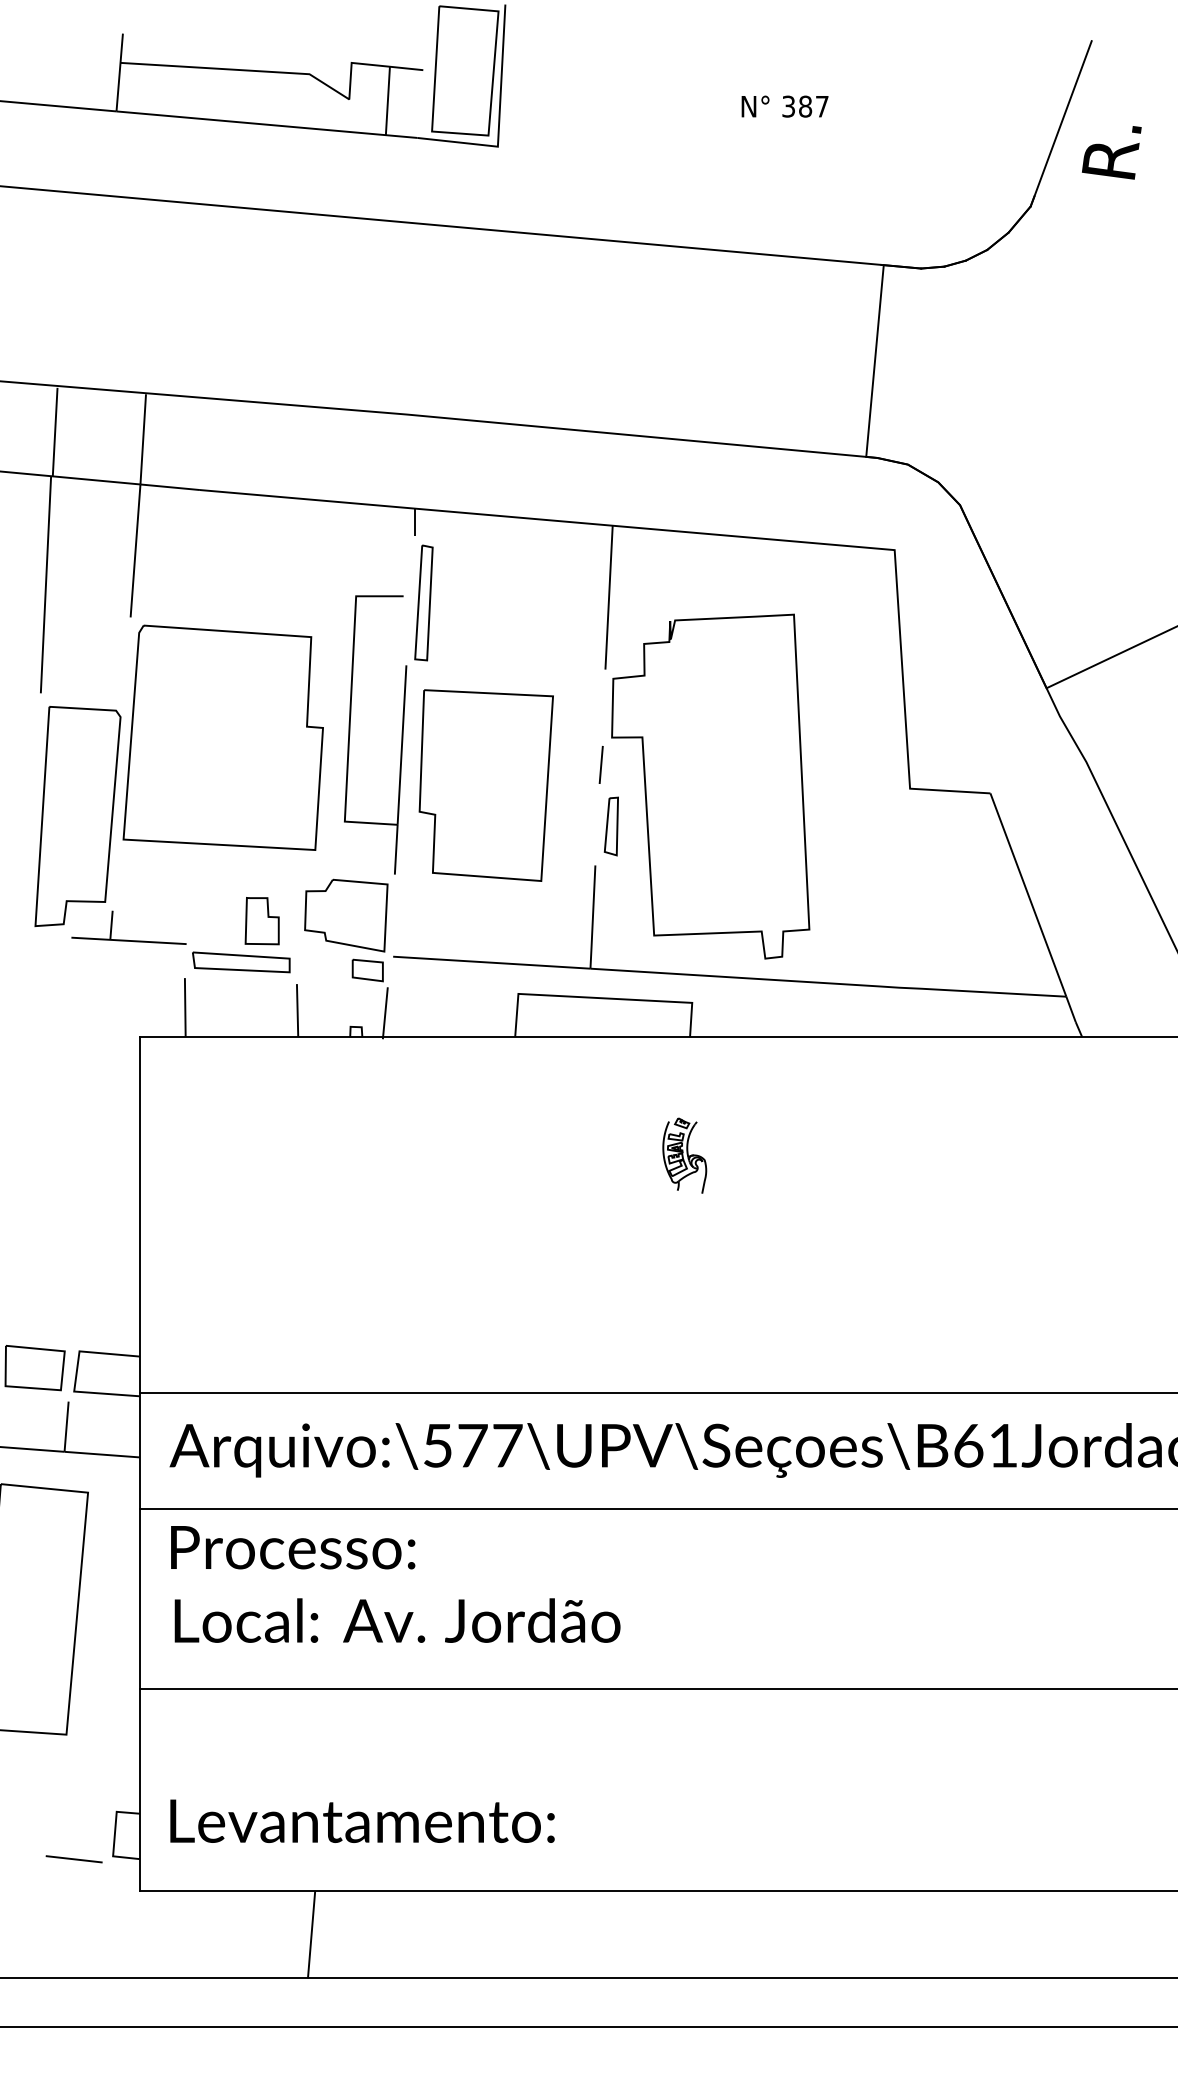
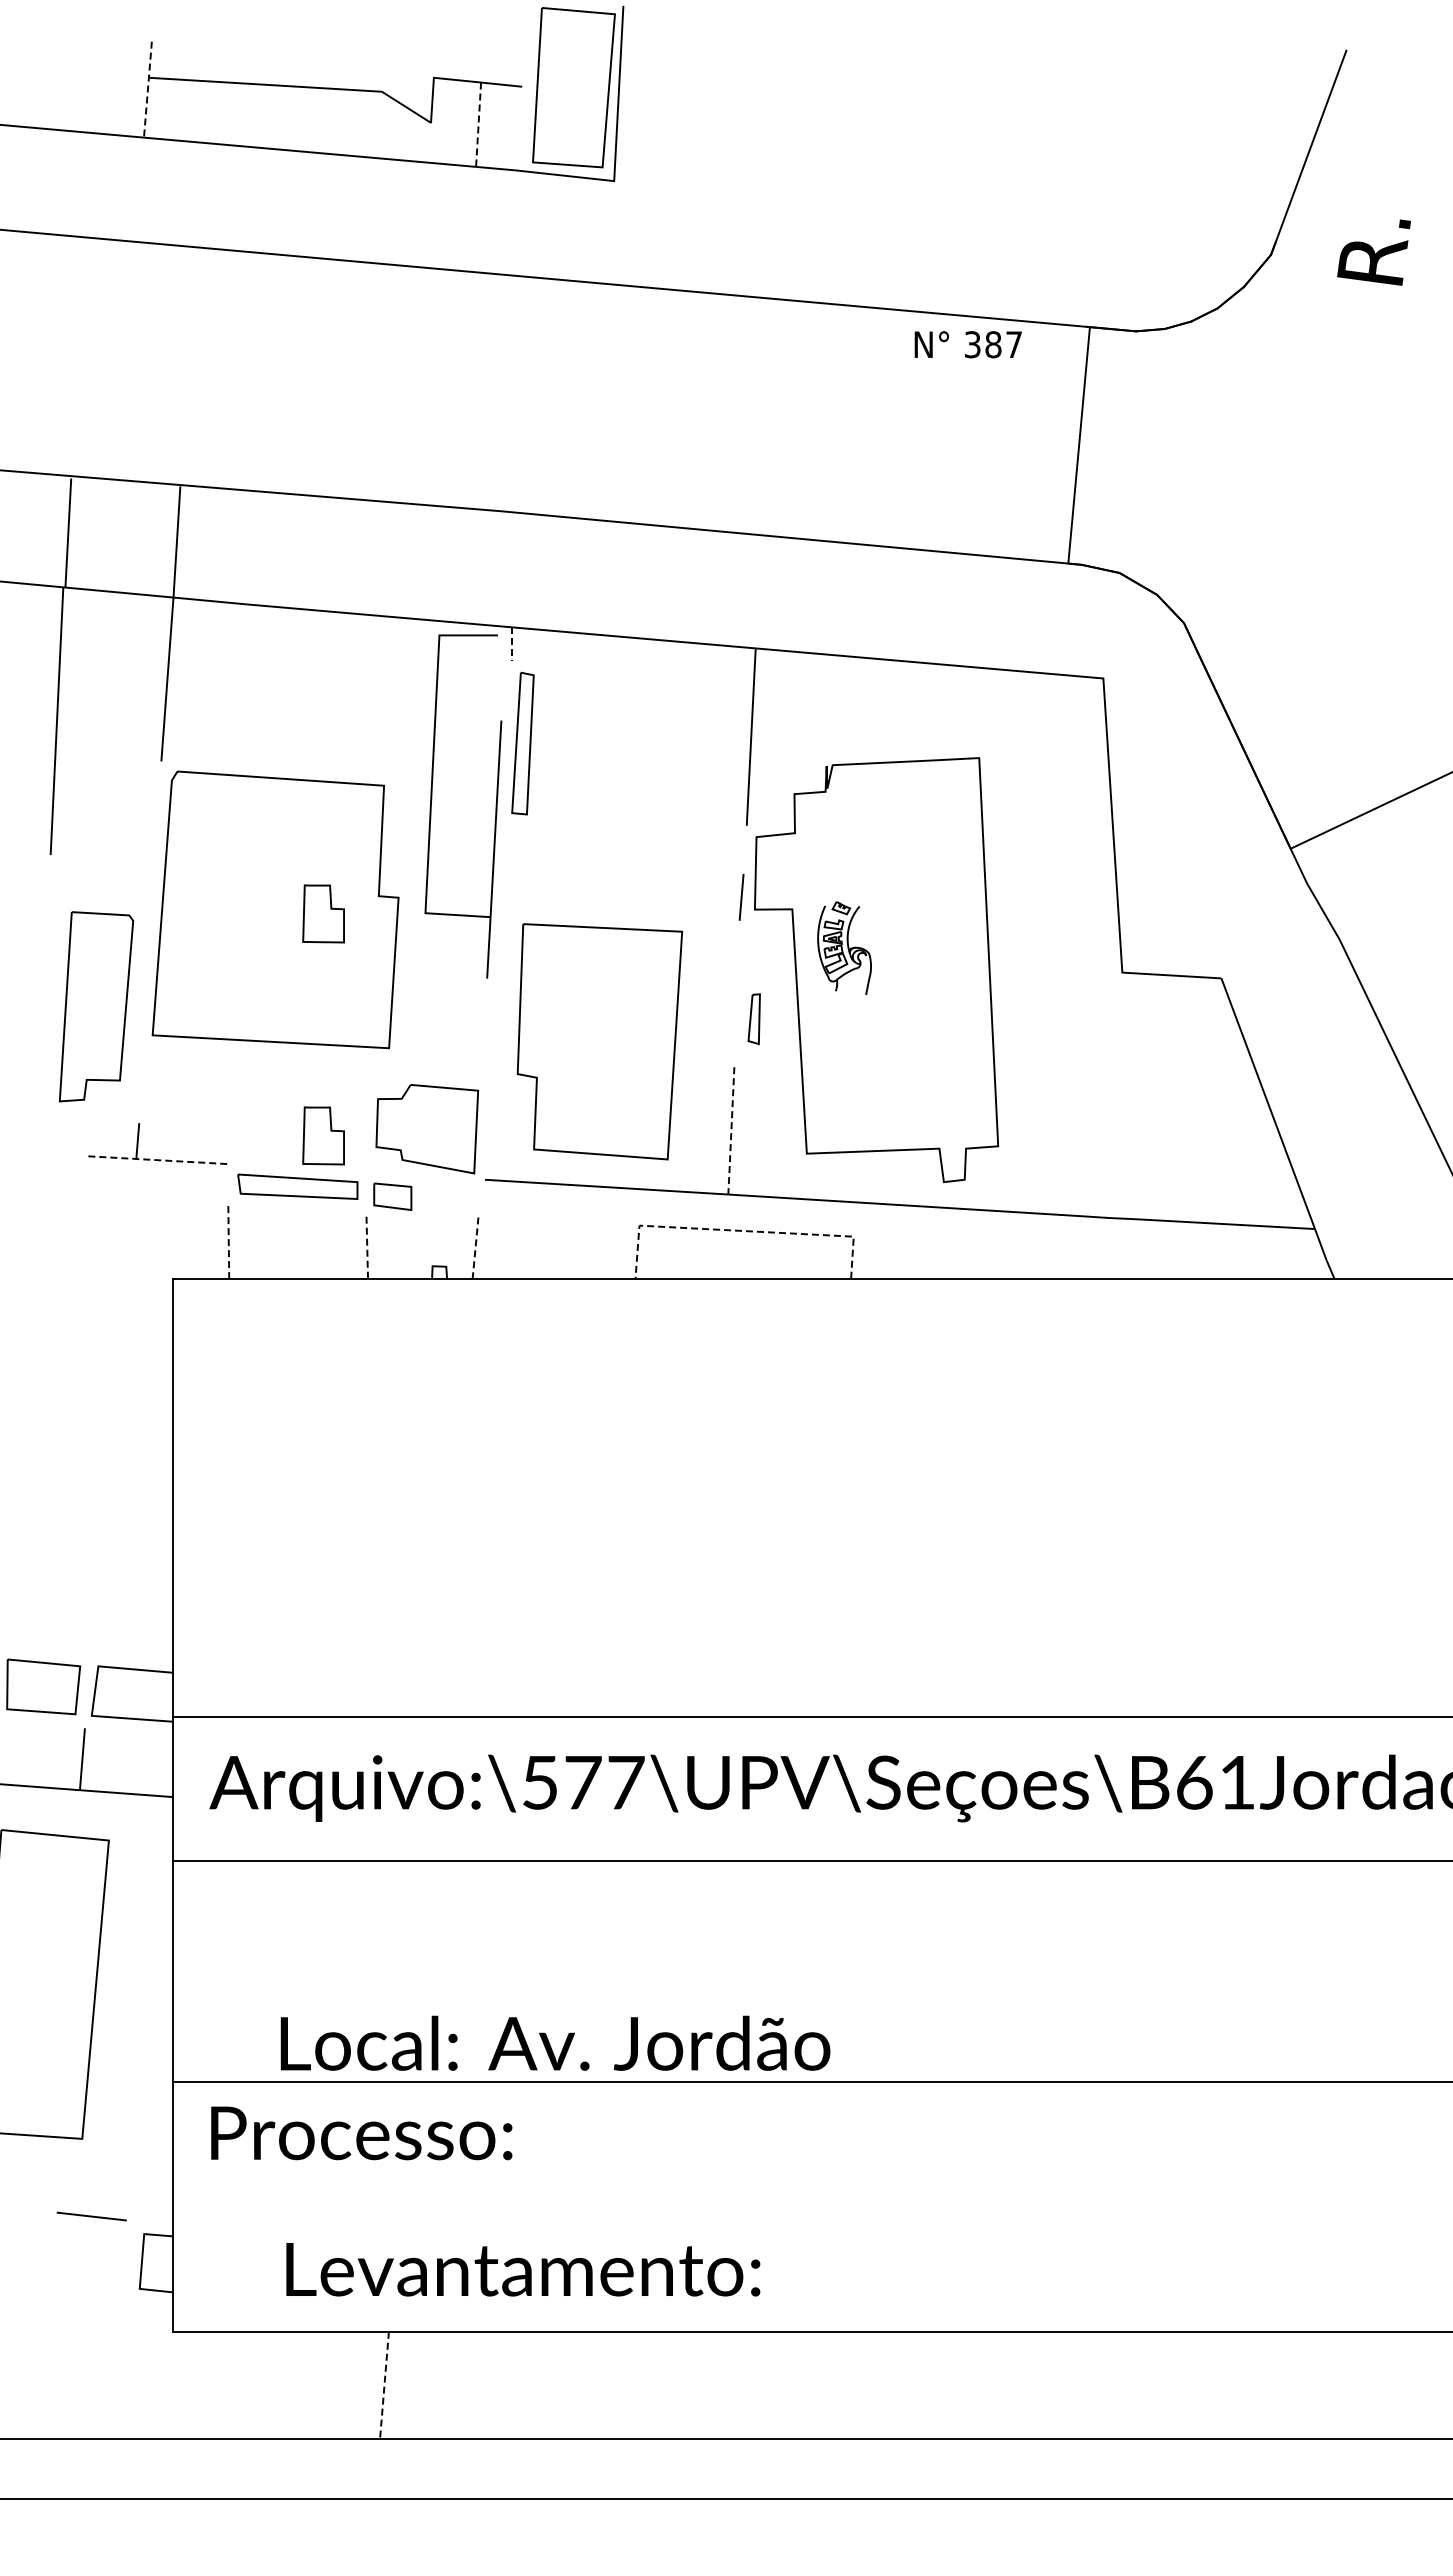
line: (119, 73) -> (147, 90), solid -> dashed
line: (387, 101) -> (478, 125), solid -> dashed
text: (784, 106) -> (967, 344), moved
text: (1111, 152) -> (1373, 252), moved
line: (414, 522) -> (511, 644), solid -> dashed
part: (350, 729) -> (432, 799), moved
part: (262, 740) -> (323, 913), added
line: (601, 765) -> (741, 897), moved
part: (485, 785) -> (599, 1041), moved
part: (78, 816) -> (96, 1006), size x0.7
part: (611, 825) -> (754, 1018), size x0.7
line: (593, 917) -> (731, 1131), solid -> dashed
line: (129, 941) -> (159, 1160), solid -> dashed
part: (367, 970) -> (392, 1196), moved
line: (601, 997) -> (741, 1230), solid -> dashed
line: (185, 1007) -> (228, 1242), solid -> dashed
line: (297, 1010) -> (367, 1246), solid -> dashed
line: (385, 1013) -> (475, 1249), solid -> dashed
part: (684, 1155) -> (844, 947), moved
text: (292, 1547) -> (361, 2133), moved
text: (397, 1619) -> (555, 2042), moved
text: (362, 1821) -> (523, 2269), moved
line: (73, 1859) -> (91, 2216), moved
line: (311, 1934) -> (384, 2385), solid -> dashed

